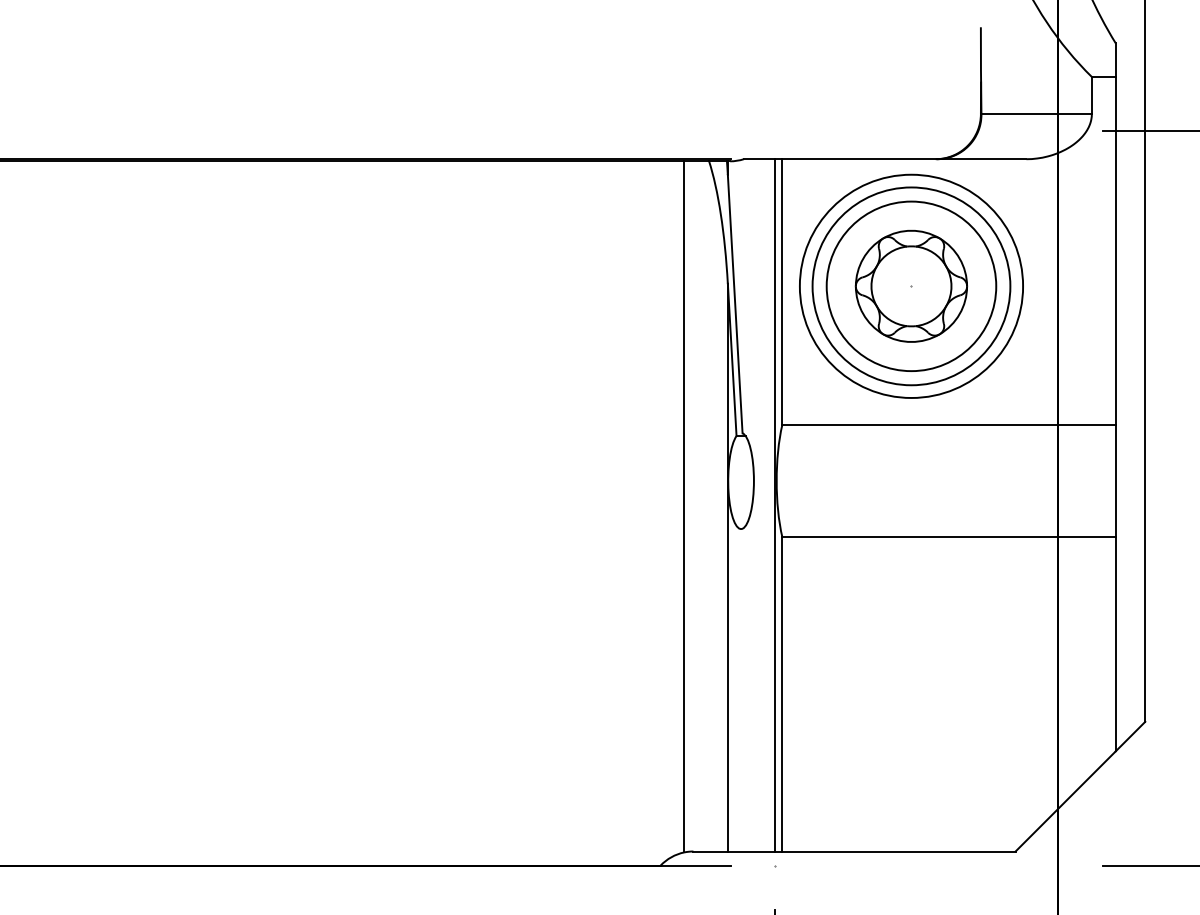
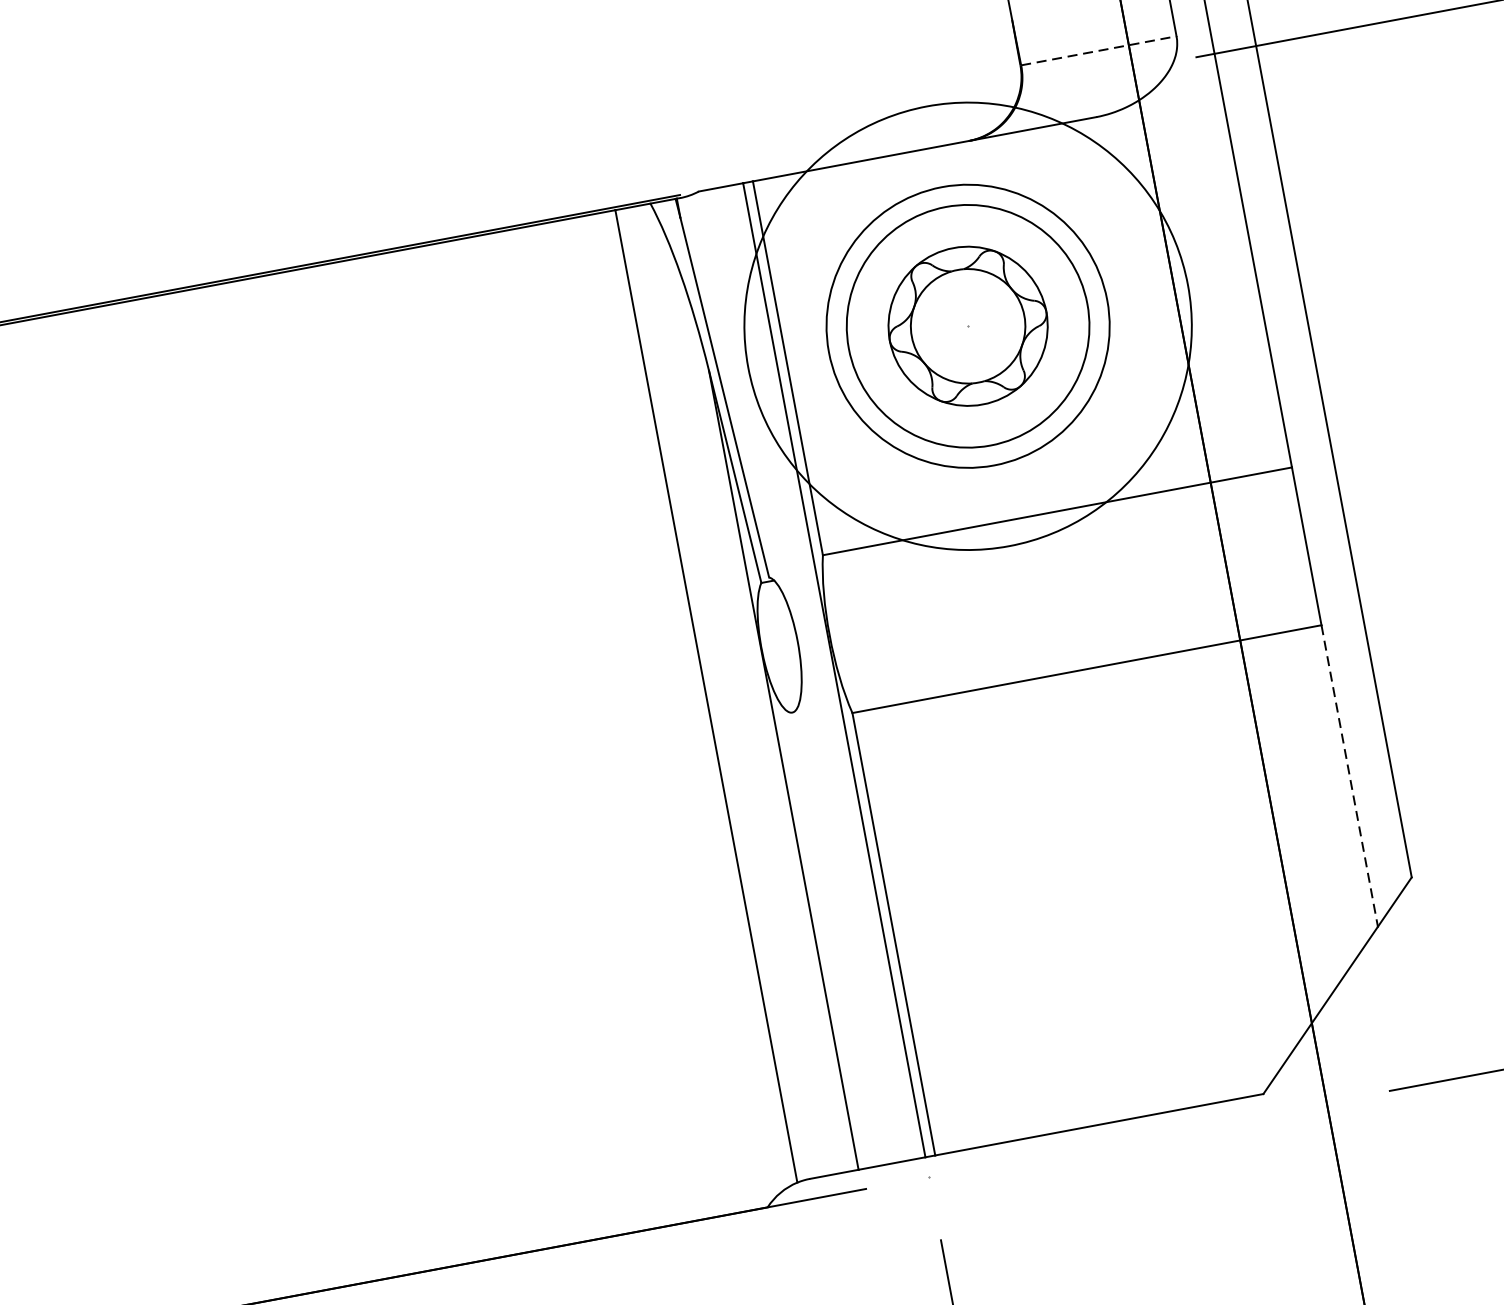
line: (1037, 114) -> (1100, 51), solid -> dashed
circle: (911, 285) -> (967, 325), size x1.4
line: (1115, 644) -> (1349, 776), solid -> dashed

